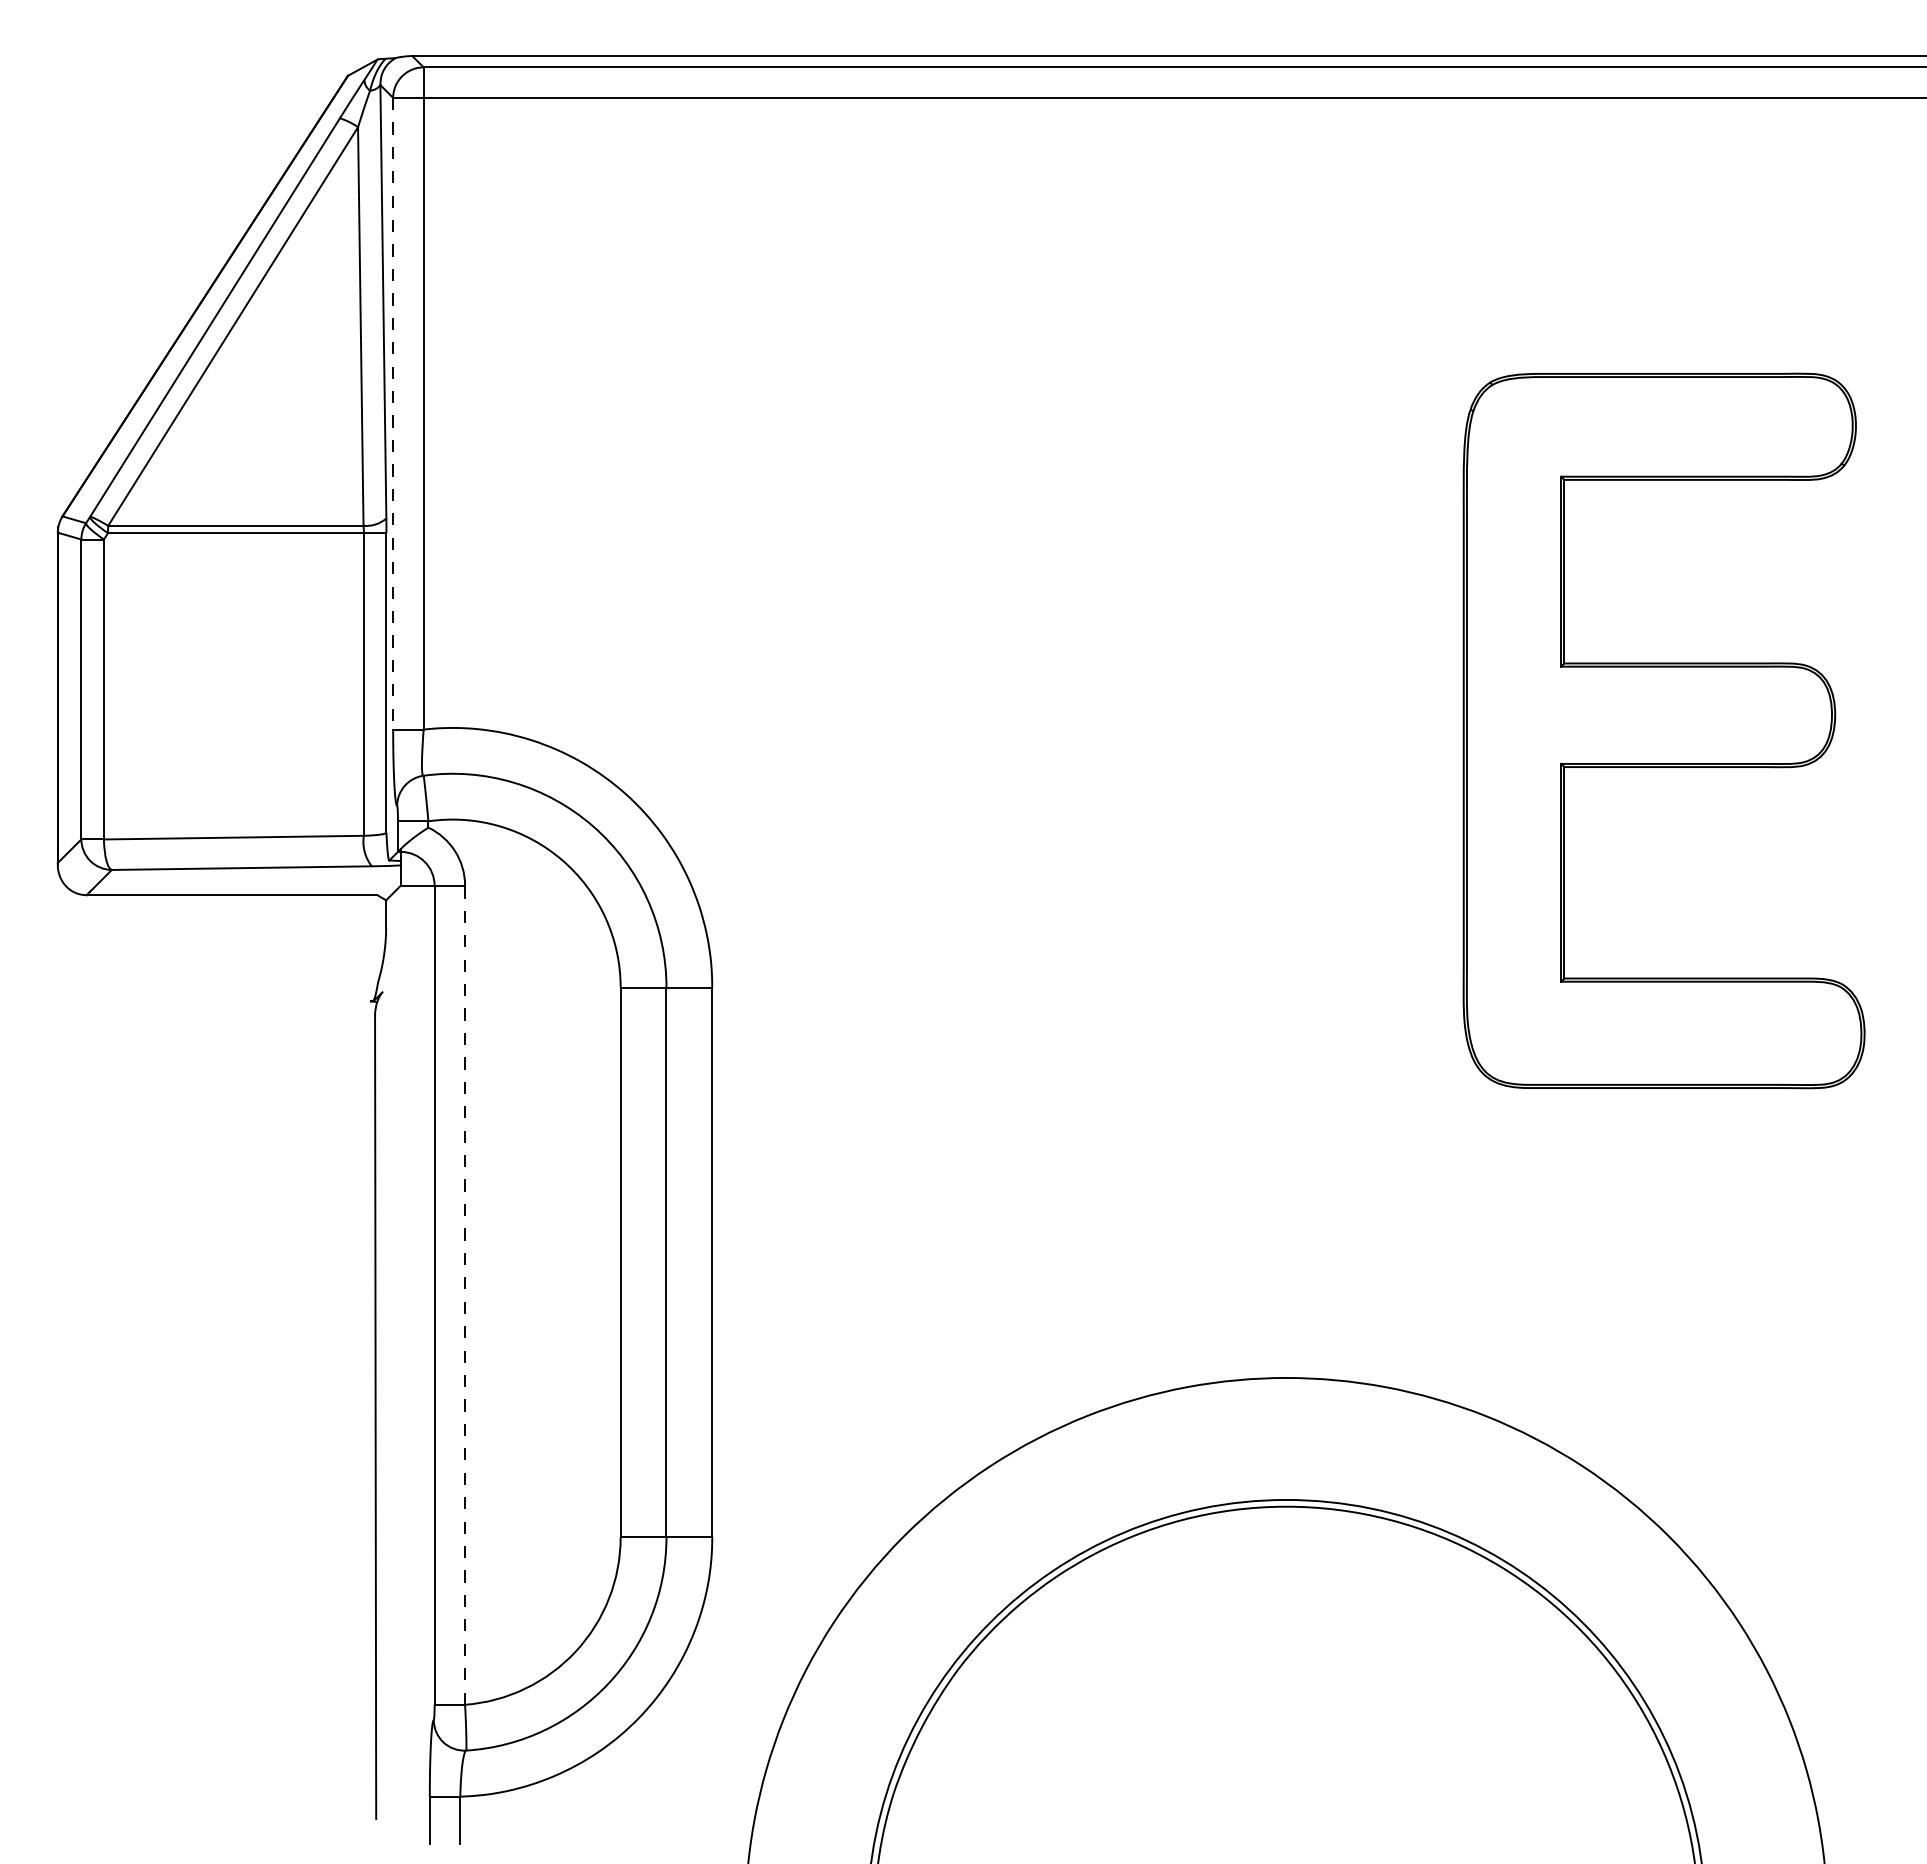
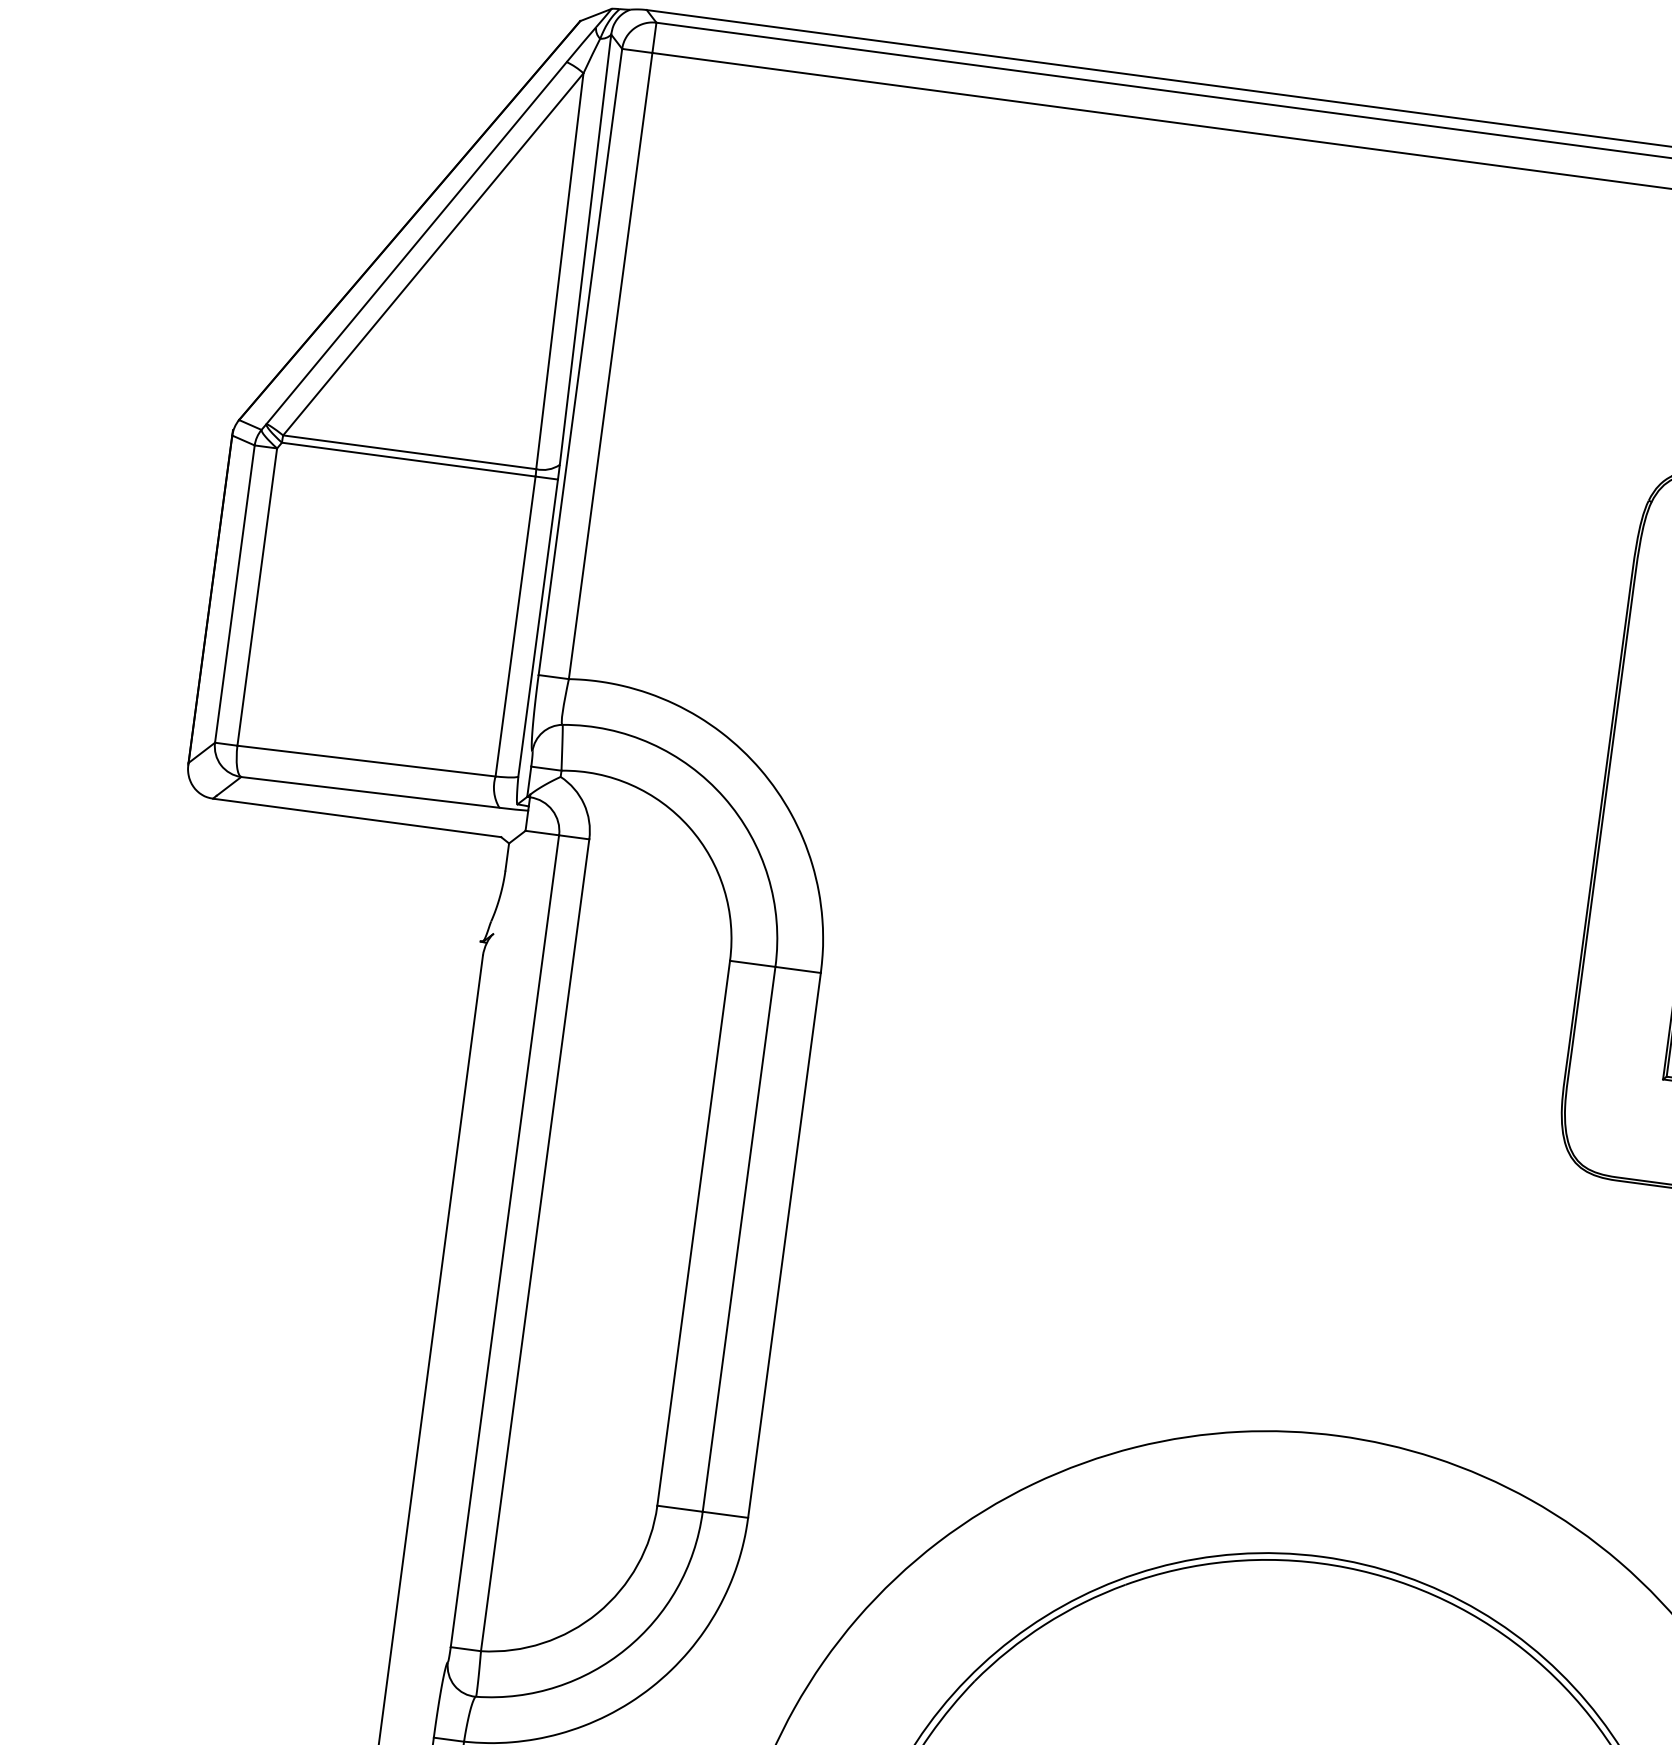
line: (393, 413) -> (580, 361), dashed -> solid
line: (465, 1295) -> (535, 1245), dashed -> solid

